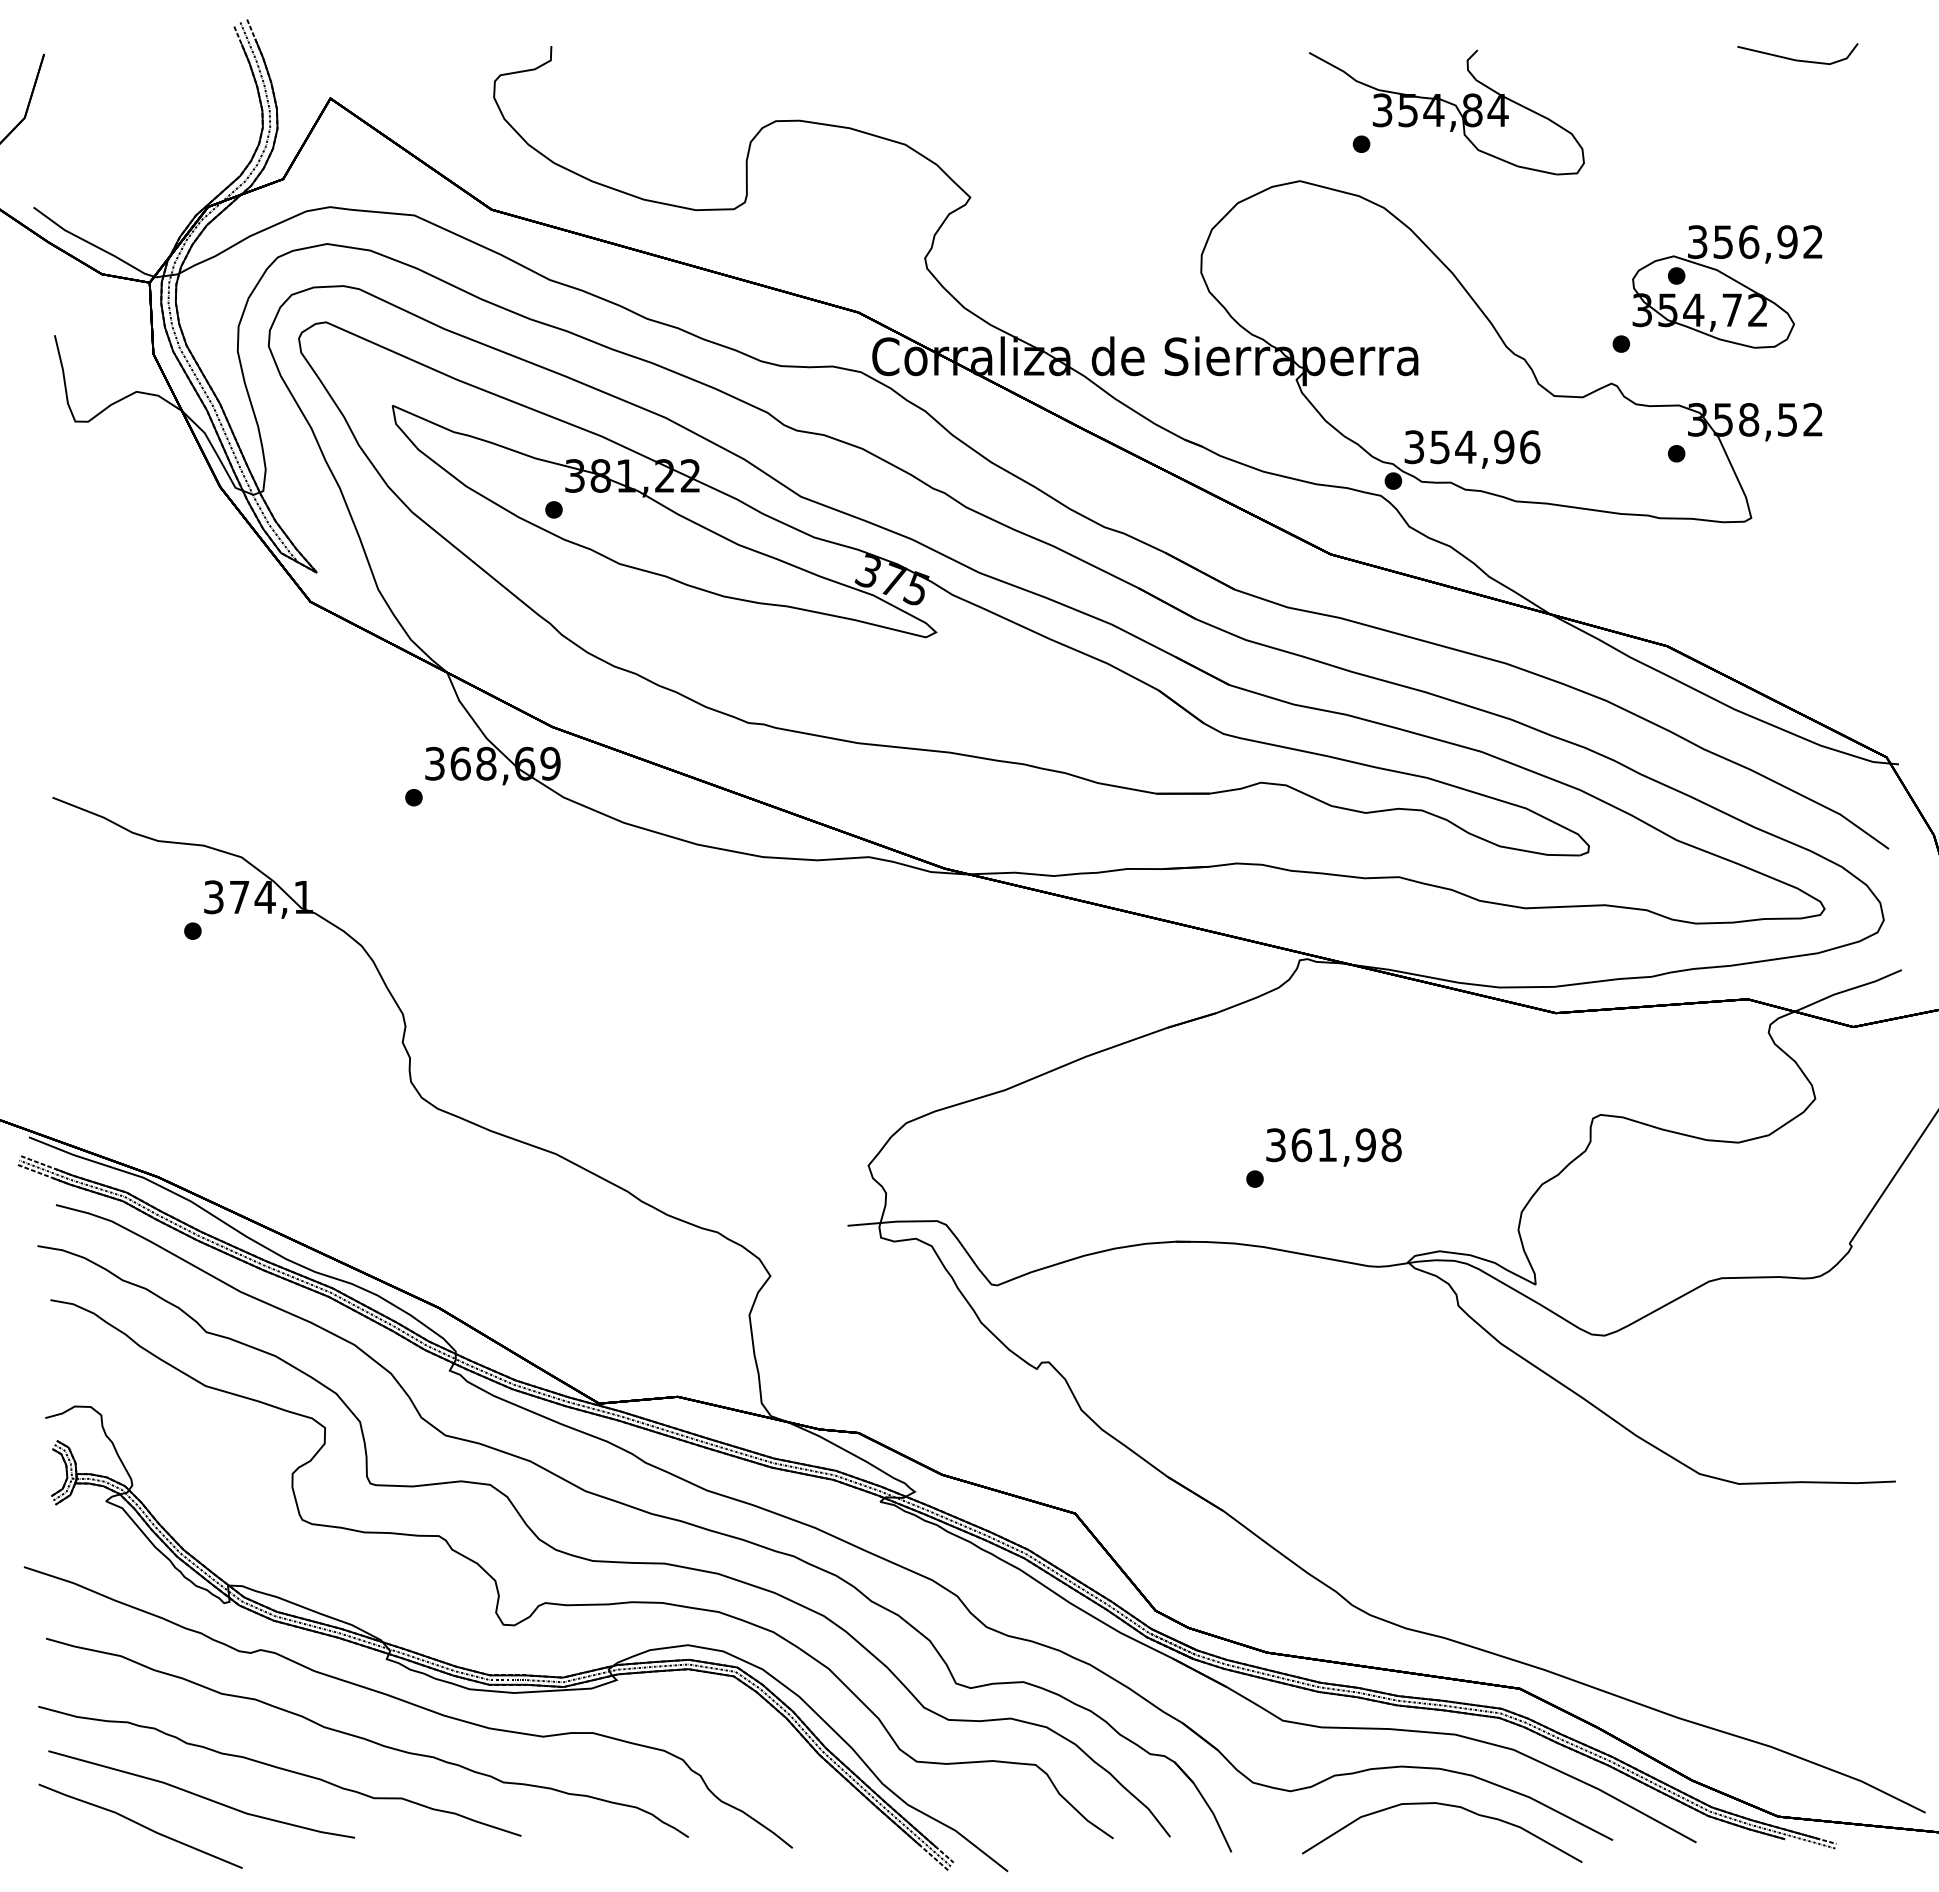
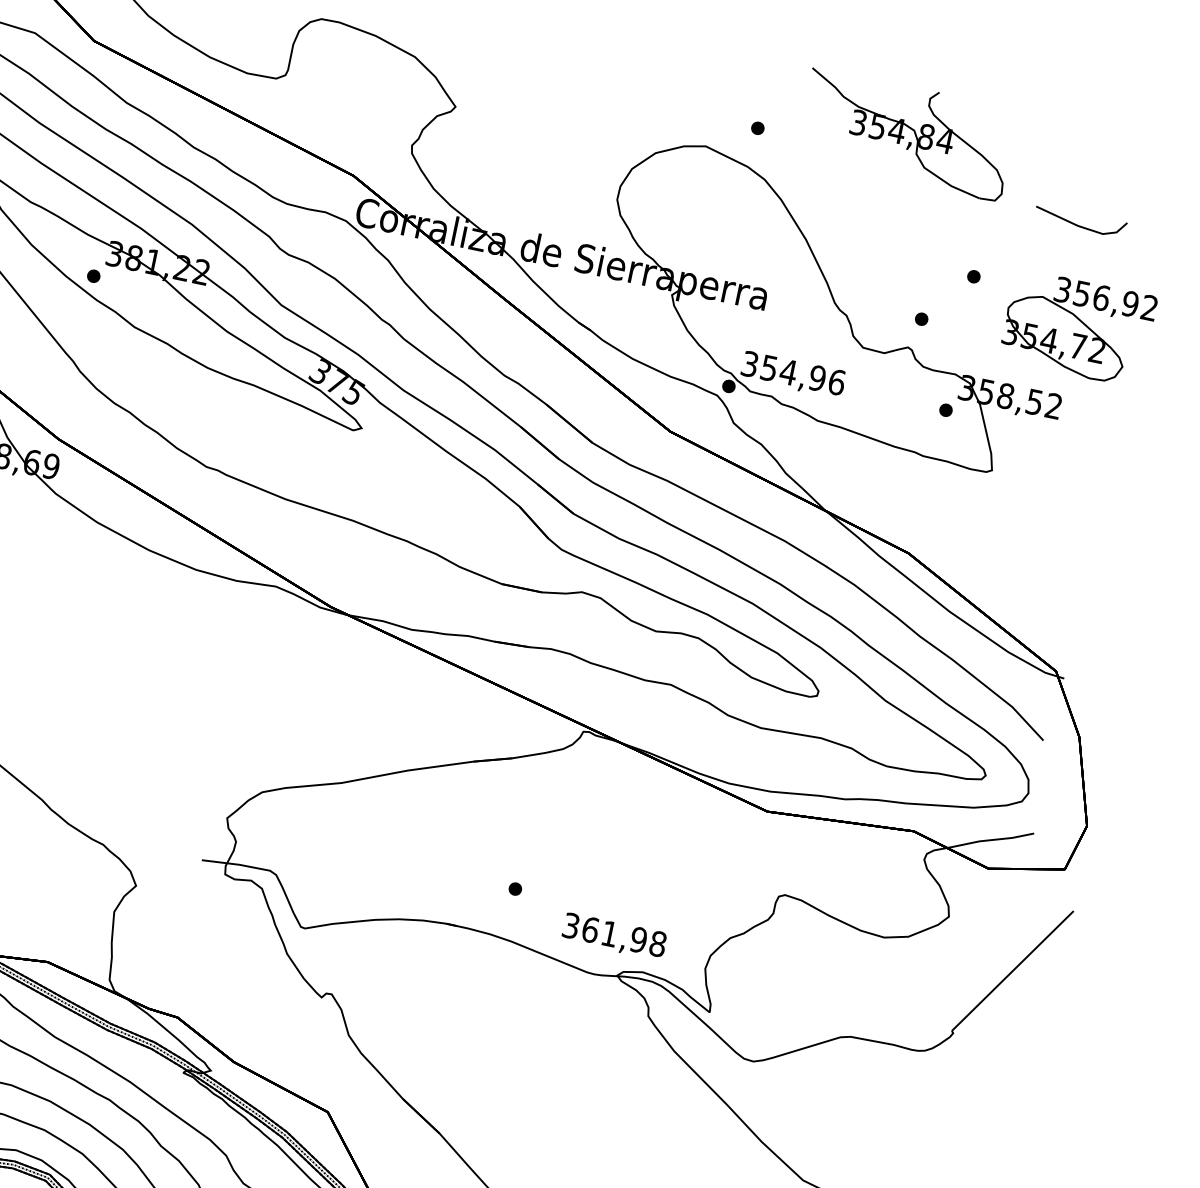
line: (1797, 59) -> (1079, 225), moved
part: (1446, 112) -> (906, 134), moved
part: (1727, 286) -> (1078, 327), moved
text: (1333, 1147) -> (614, 936), moved

